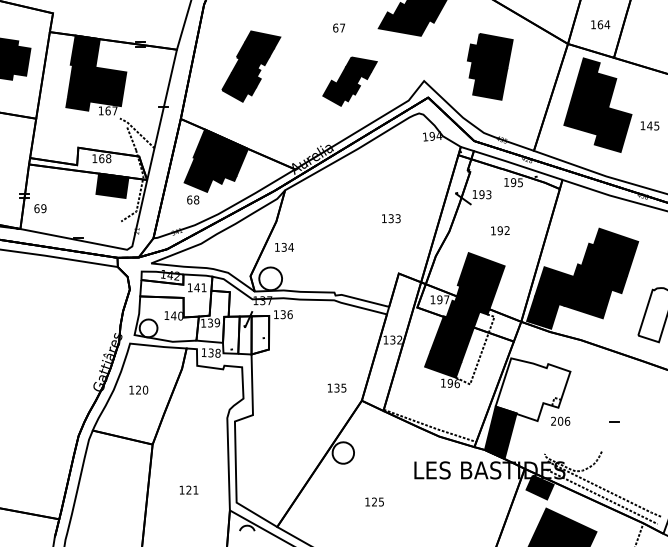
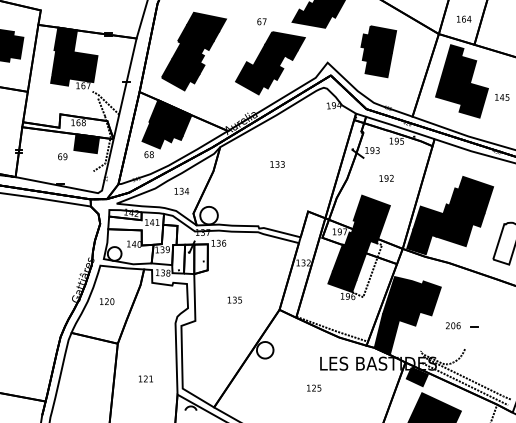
part: (251, 66) -> (194, 51), size x1.43
part: (349, 81) -> (269, 63), size x1.67
text: (40, 208) -> (62, 156), moved
text: (391, 218) -> (277, 164), moved
text: (284, 247) -> (181, 191), moved
text: (336, 387) -> (234, 299), moved
fill: (532, 389) -> (411, 301), added
text: (560, 420) -> (453, 325), moved
text: (374, 501) -> (314, 387), moved

